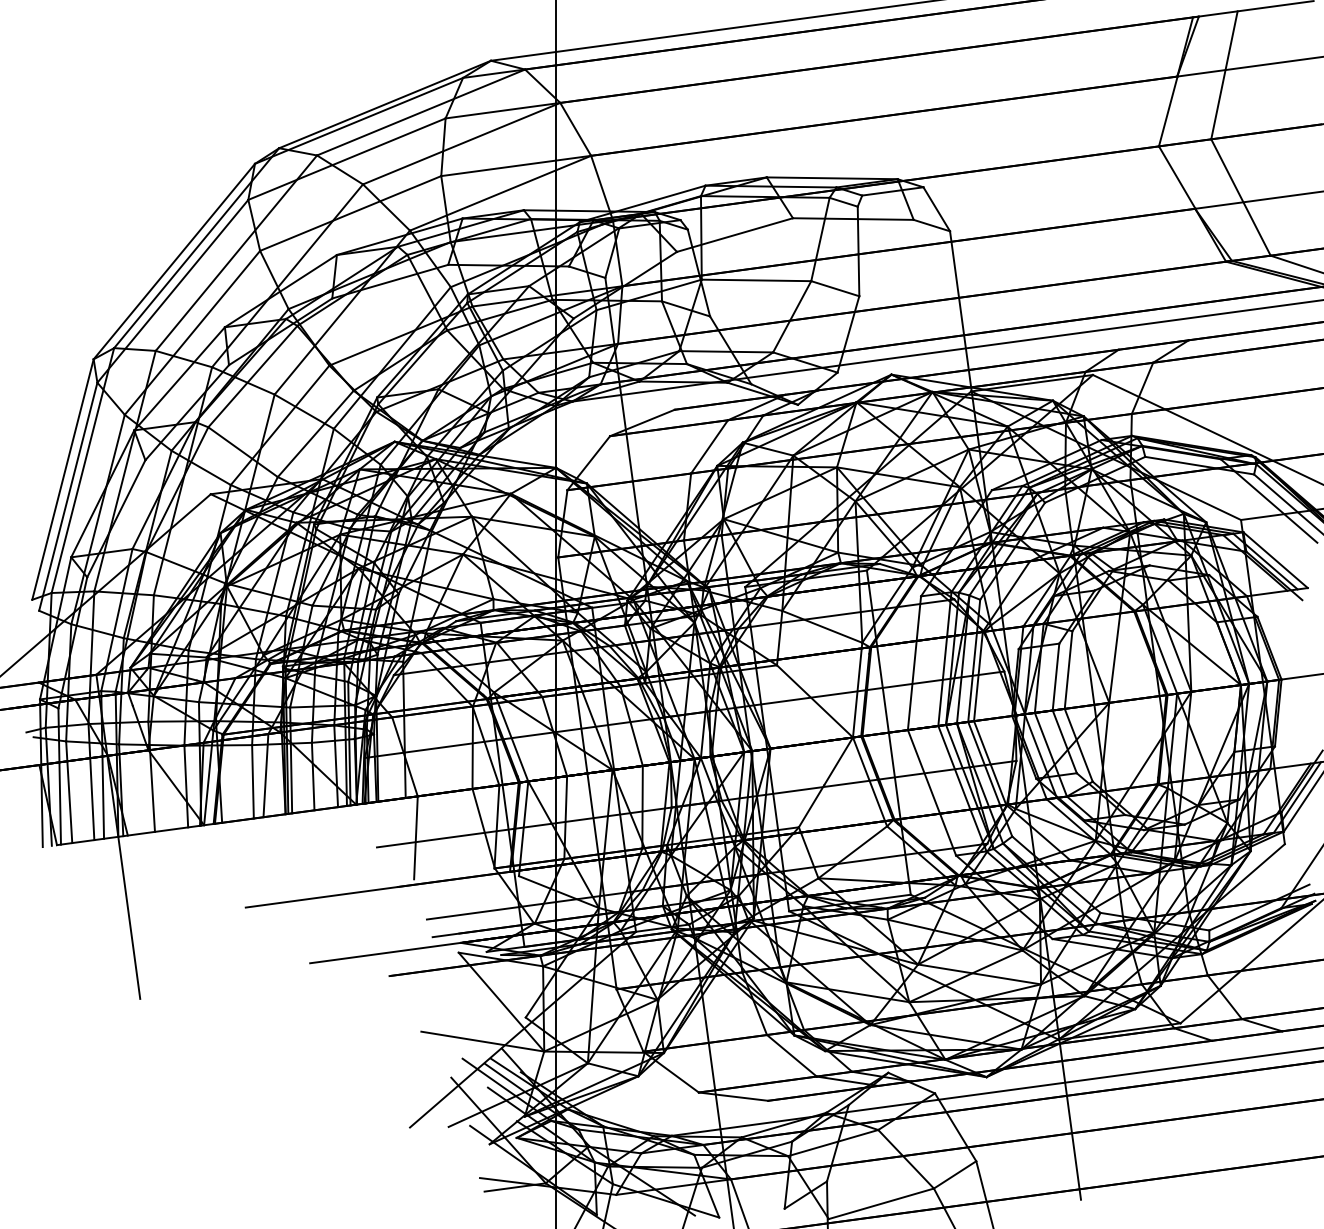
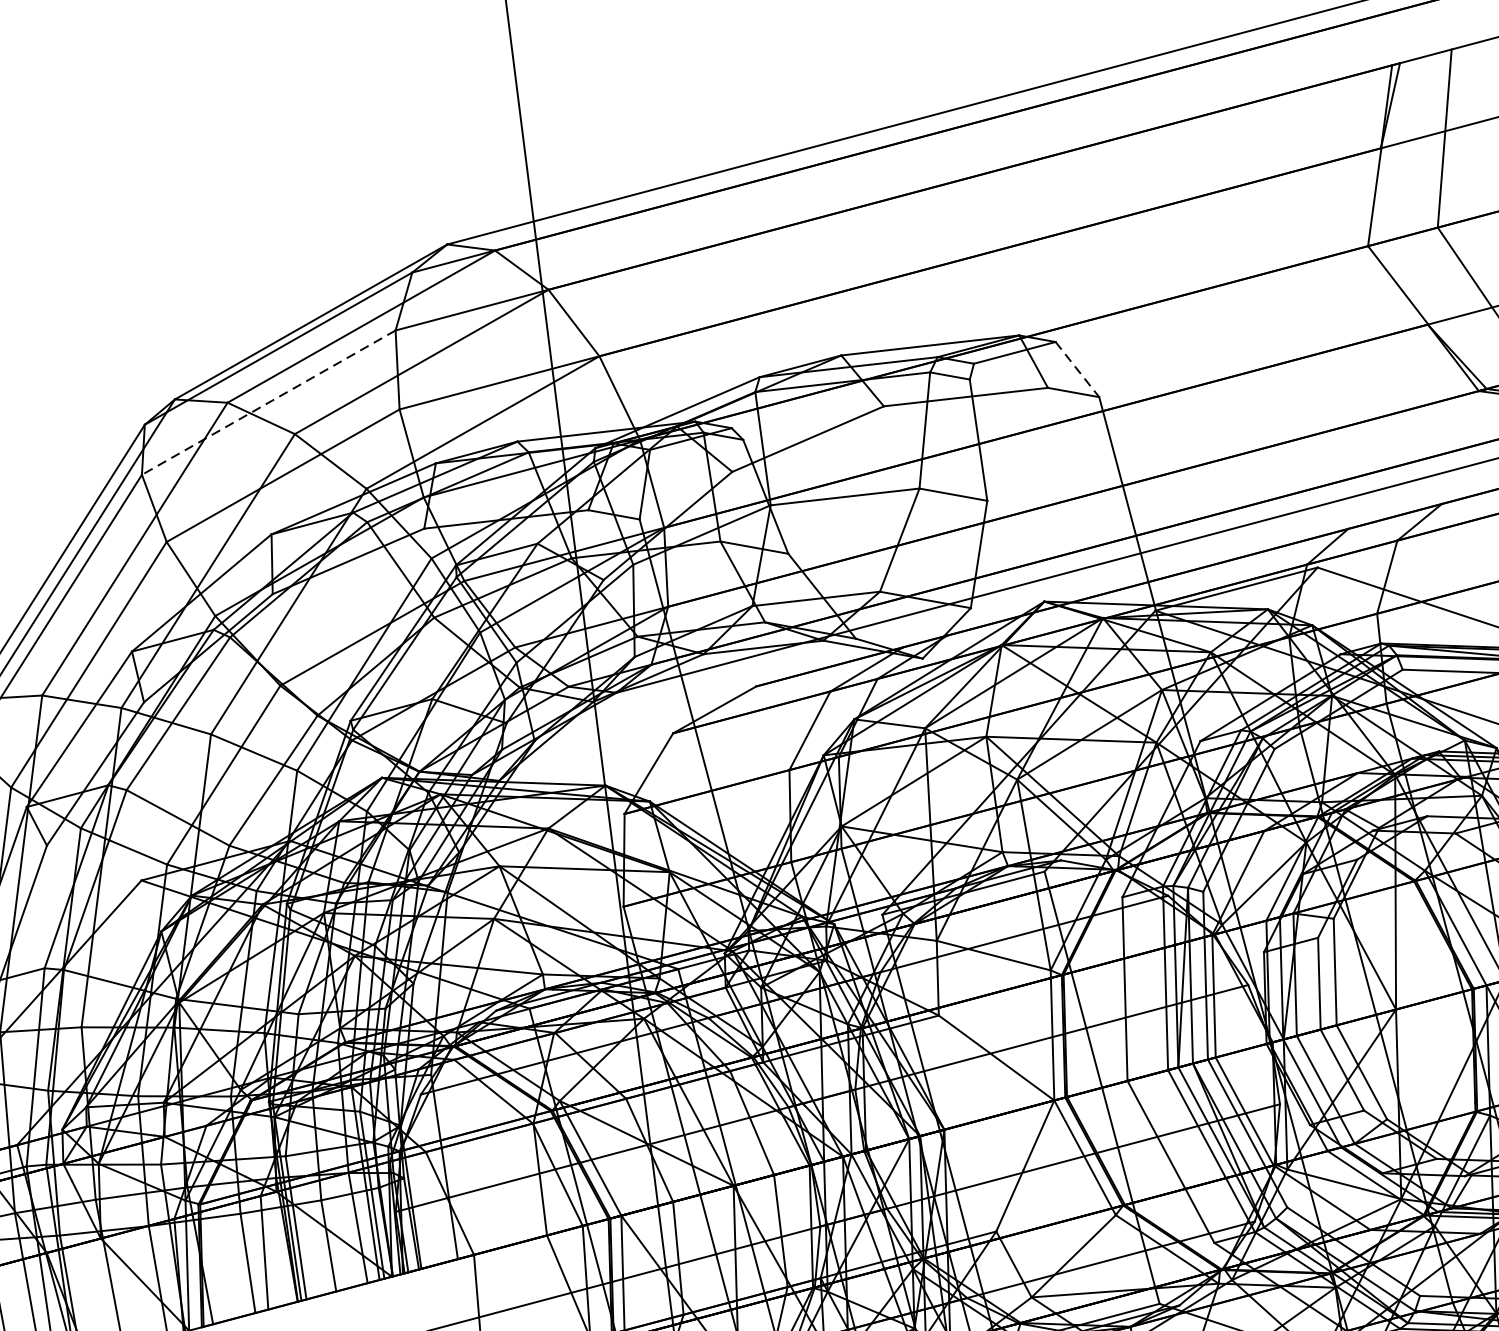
line: (346, 159) -> (268, 403), solid -> dashed
line: (936, 209) -> (1077, 369), solid -> dashed

